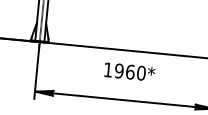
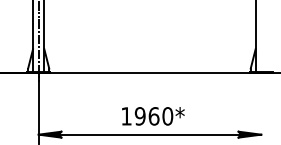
text: (129, 72) -> (153, 116), moved

